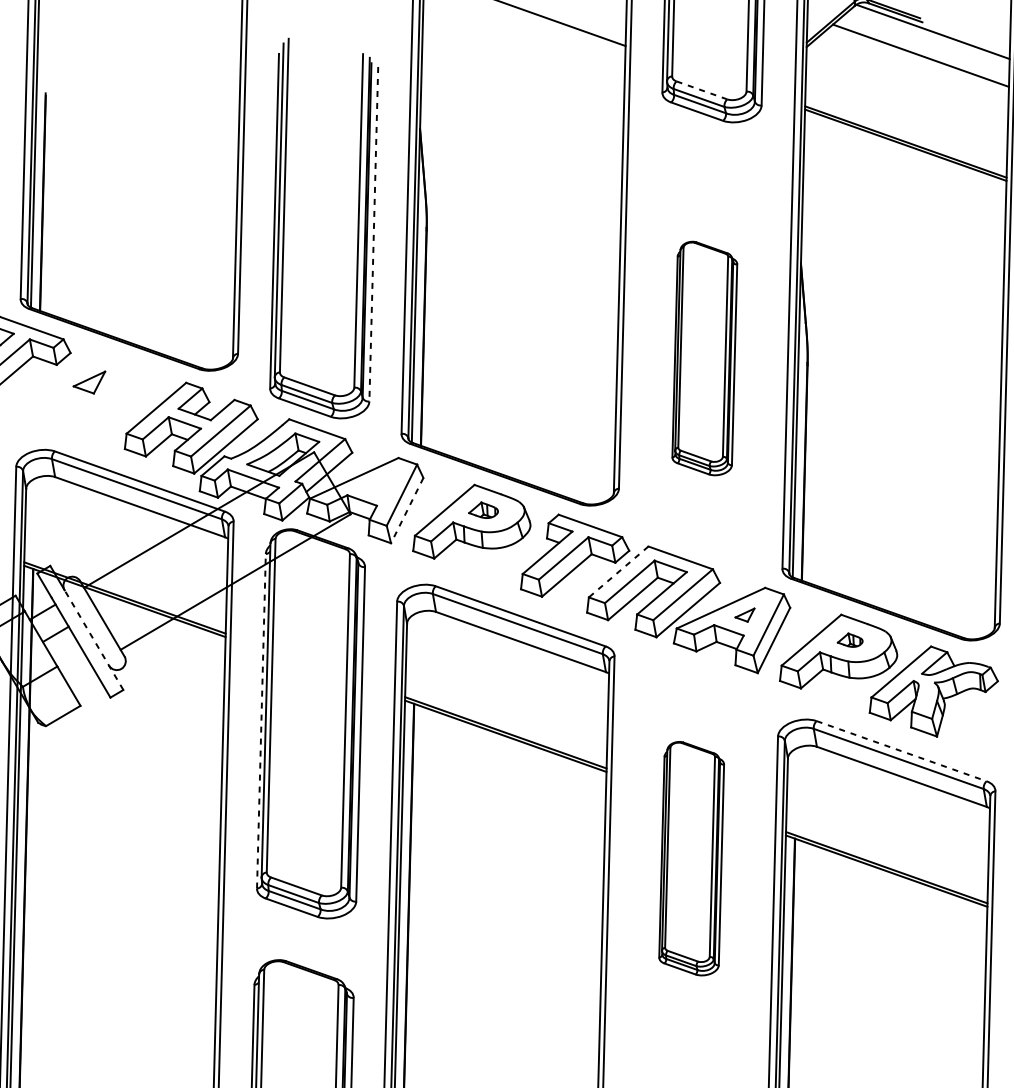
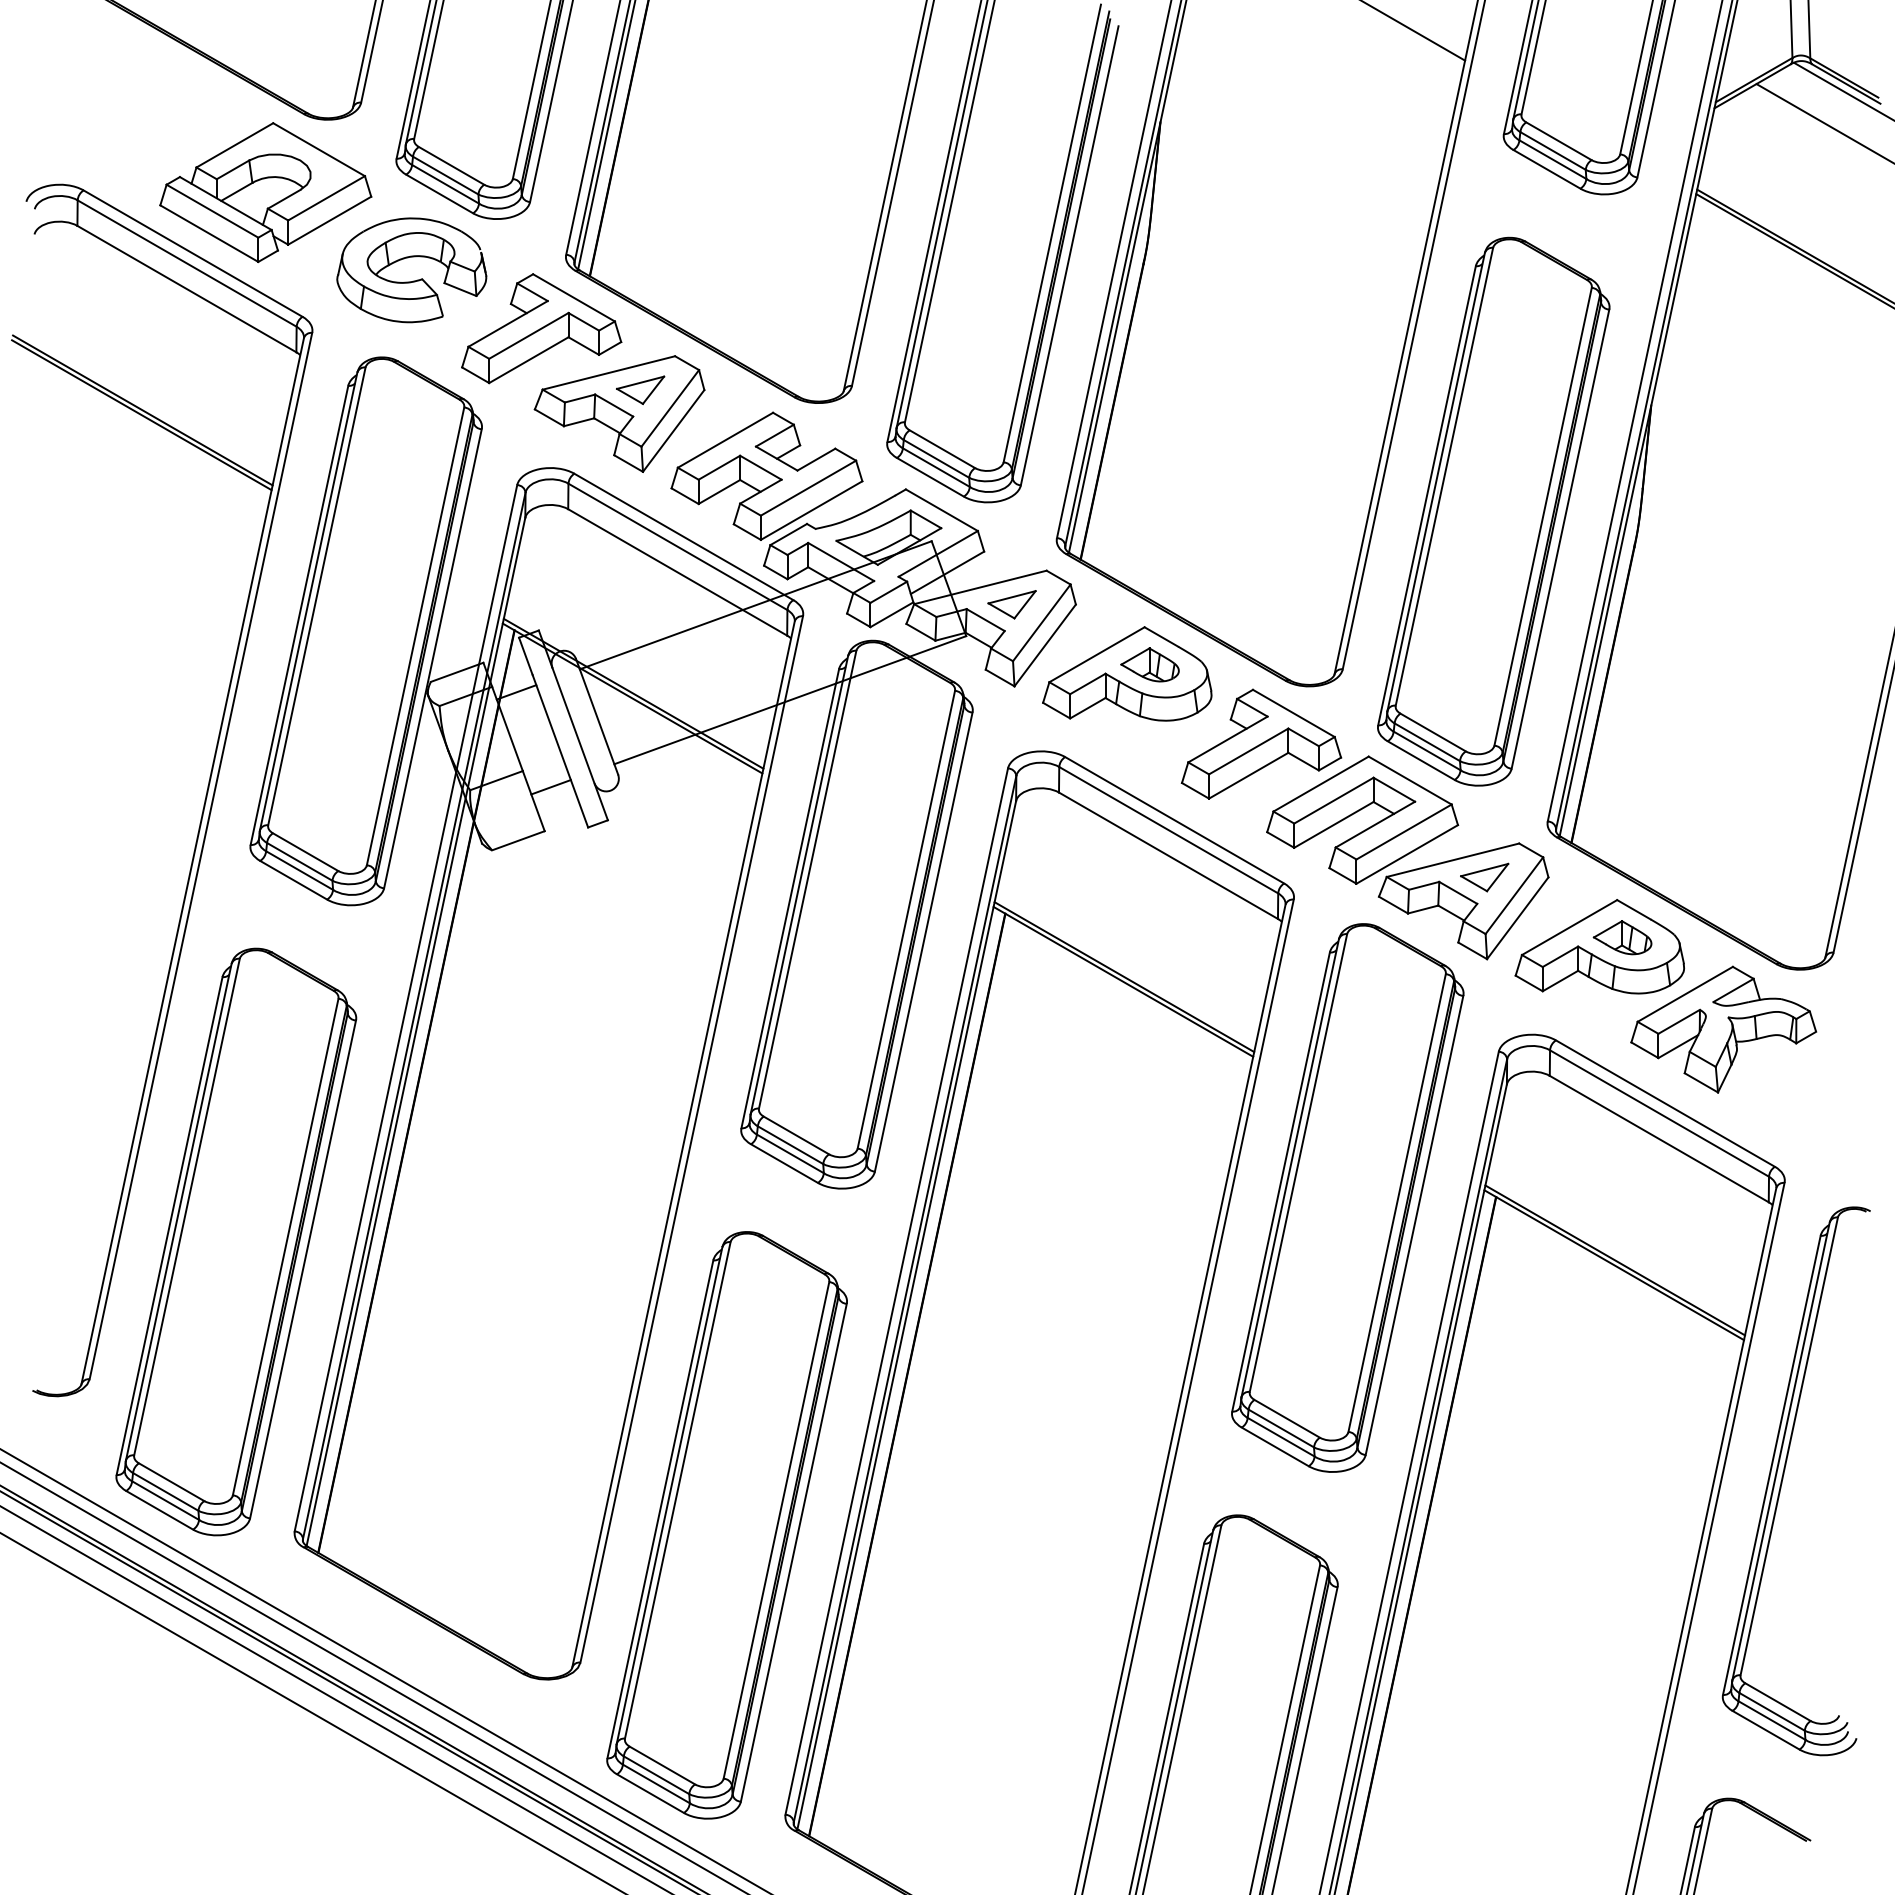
line: (701, 90) -> (1558, 141), dashed -> solid
line: (373, 234) -> (1069, 255), dashed -> solid
part: (704, 358) -> (1493, 511), size x1.67
part: (78, 403) -> (619, 413), added
part: (378, 486) -> (1011, 604), added
line: (406, 510) -> (1044, 645), dashed -> solid
part: (482, 510) -> (1149, 664), size x1.43
line: (619, 572) -> (1321, 784), dashed -> solid
part: (745, 616) -> (1484, 877), size x1.67
line: (55, 634) -> (550, 787), moved
line: (93, 639) -> (579, 743), dashed -> solid
part: (849, 640) -> (1622, 937), size x1.67
line: (261, 721) -> (790, 898), dashed -> solid
line: (901, 751) -> (1665, 1103), dashed -> solid
part: (690, 858) -> (1347, 1197), size x1.67

